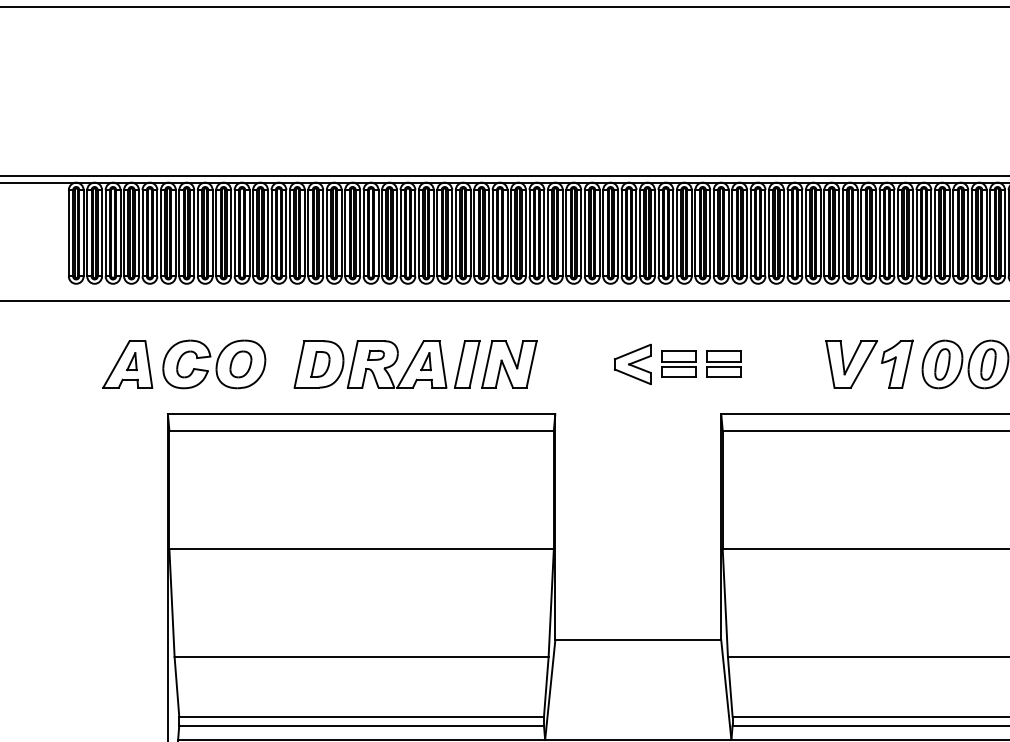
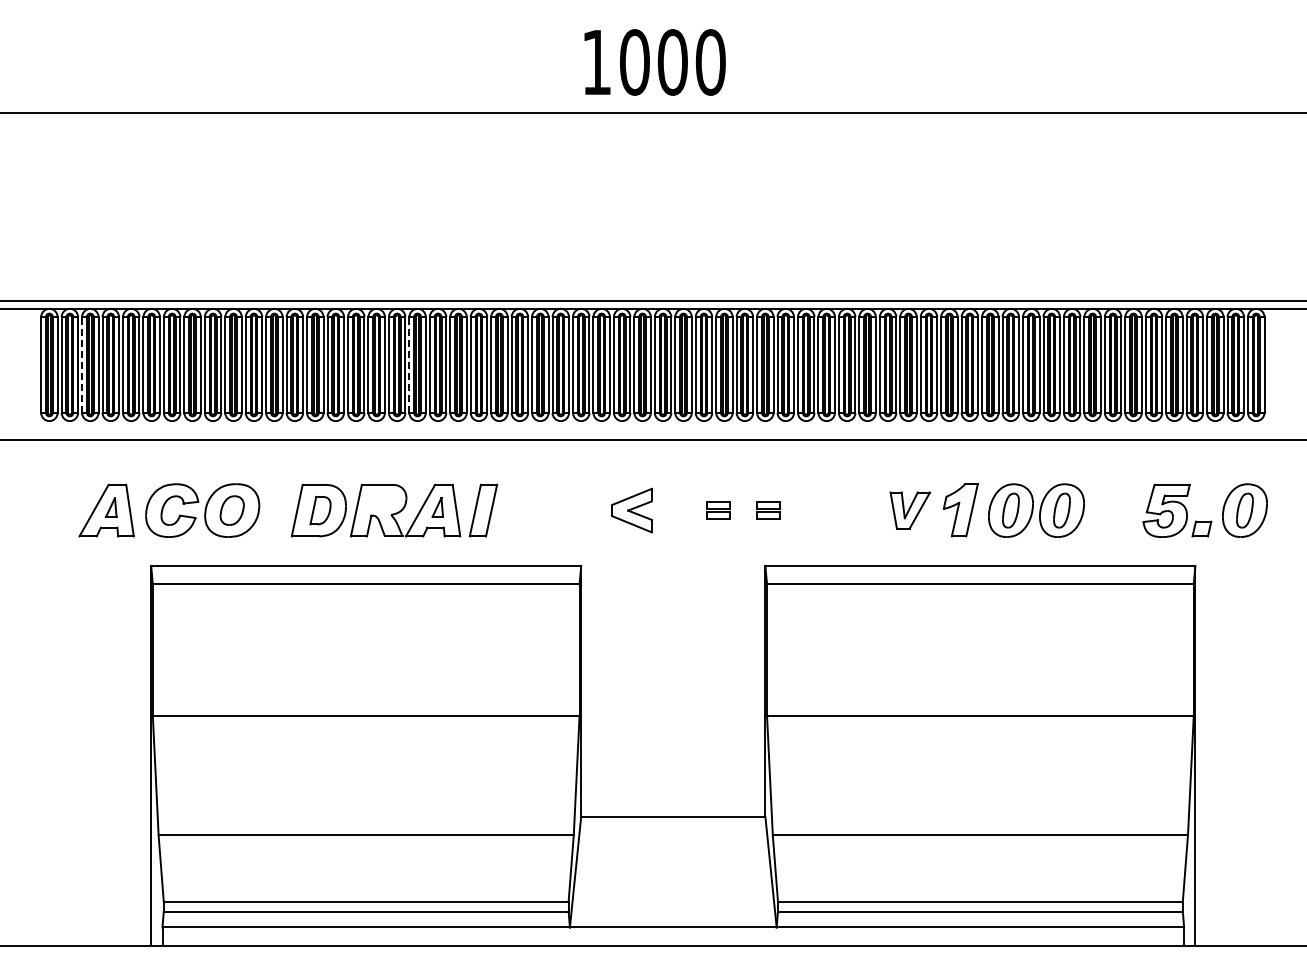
line: (106, 232) -> (82, 364), solid -> dashed
line: (400, 232) -> (409, 364), solid -> dashed
part: (375, 355) -> (381, 500), removed
part: (509, 364) -> (530, 510), removed
part: (632, 364) -> (631, 510), moved
part: (678, 364) -> (717, 510), size x0.6
part: (724, 364) -> (768, 510), size x0.6
part: (851, 364) -> (910, 510), size x0.7

